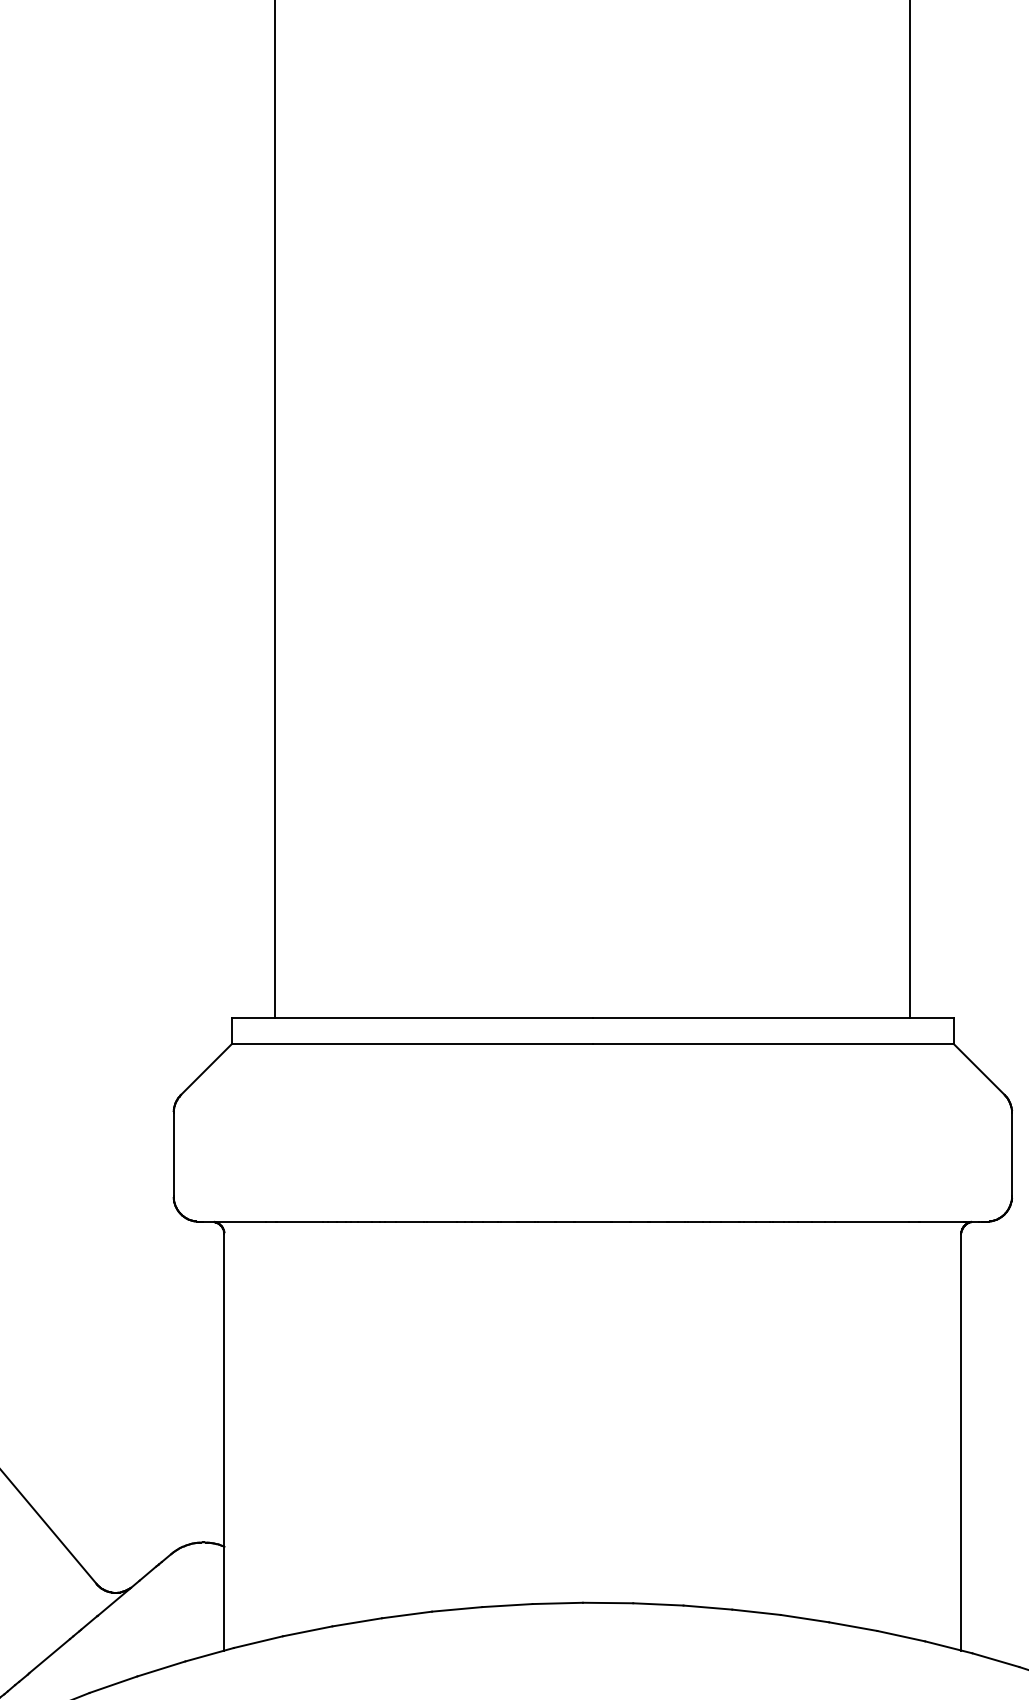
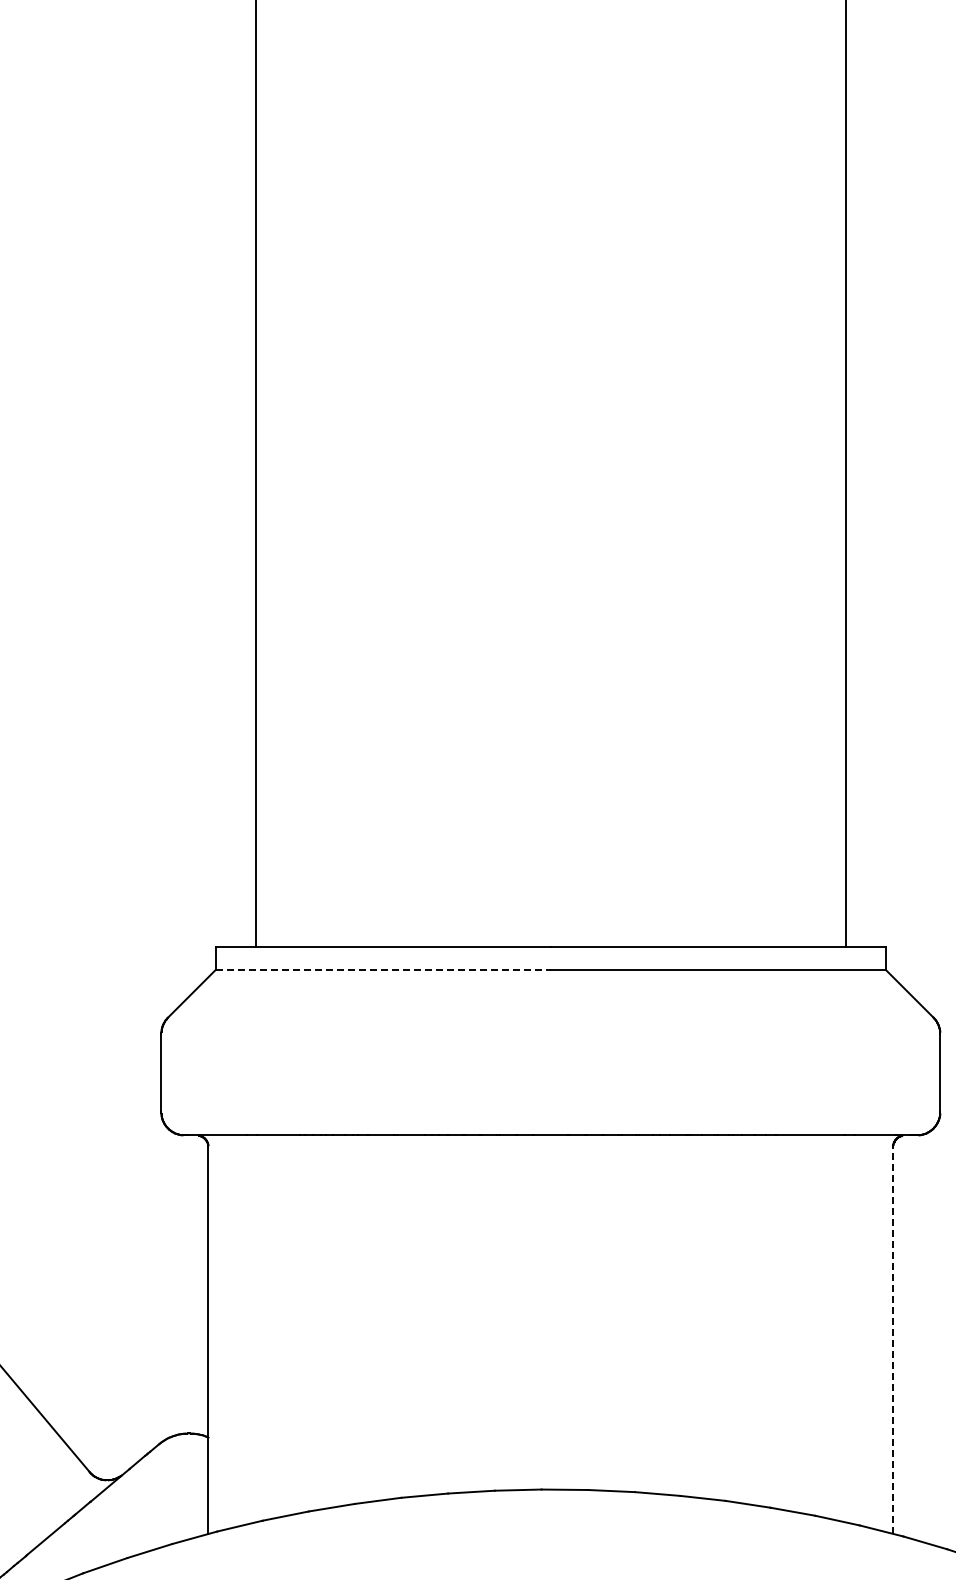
line: (412, 1044) -> (383, 970), solid -> dashed
line: (961, 1442) -> (893, 1340), solid -> dashed

